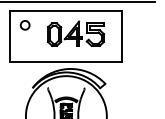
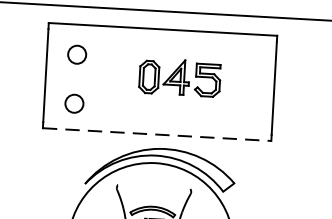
part: (75, 33) -> (178, 77), size x0.7
circle: (24, 49) -> (73, 103), added
line: (66, 62) -> (157, 135), solid -> dashed

